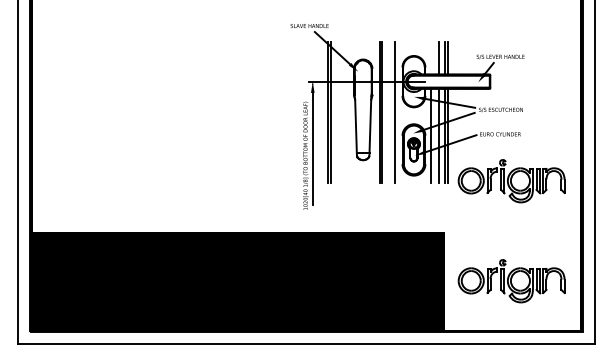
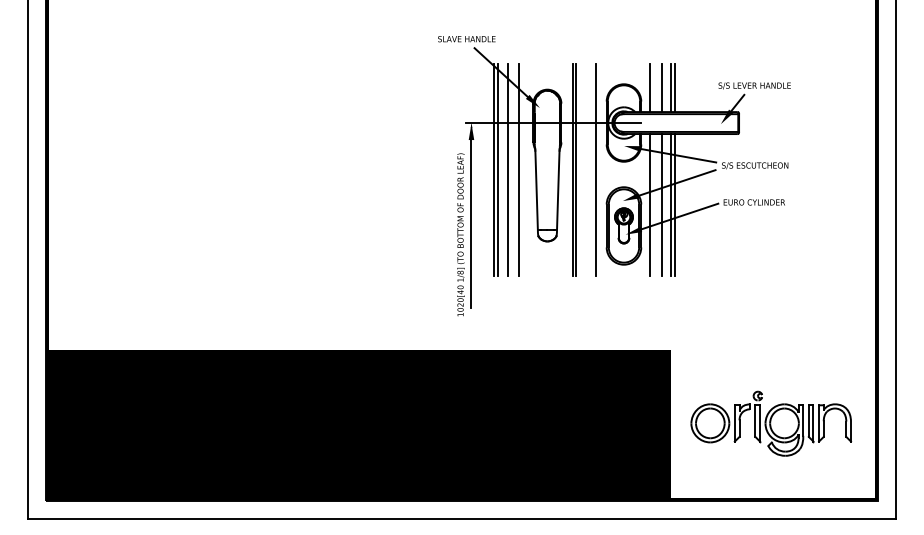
line: (431, 58) -> (650, 88), added
line: (336, 112) -> (507, 169), added
line: (344, 112) -> (519, 169), added
part: (511, 181) -> (771, 273), removed

